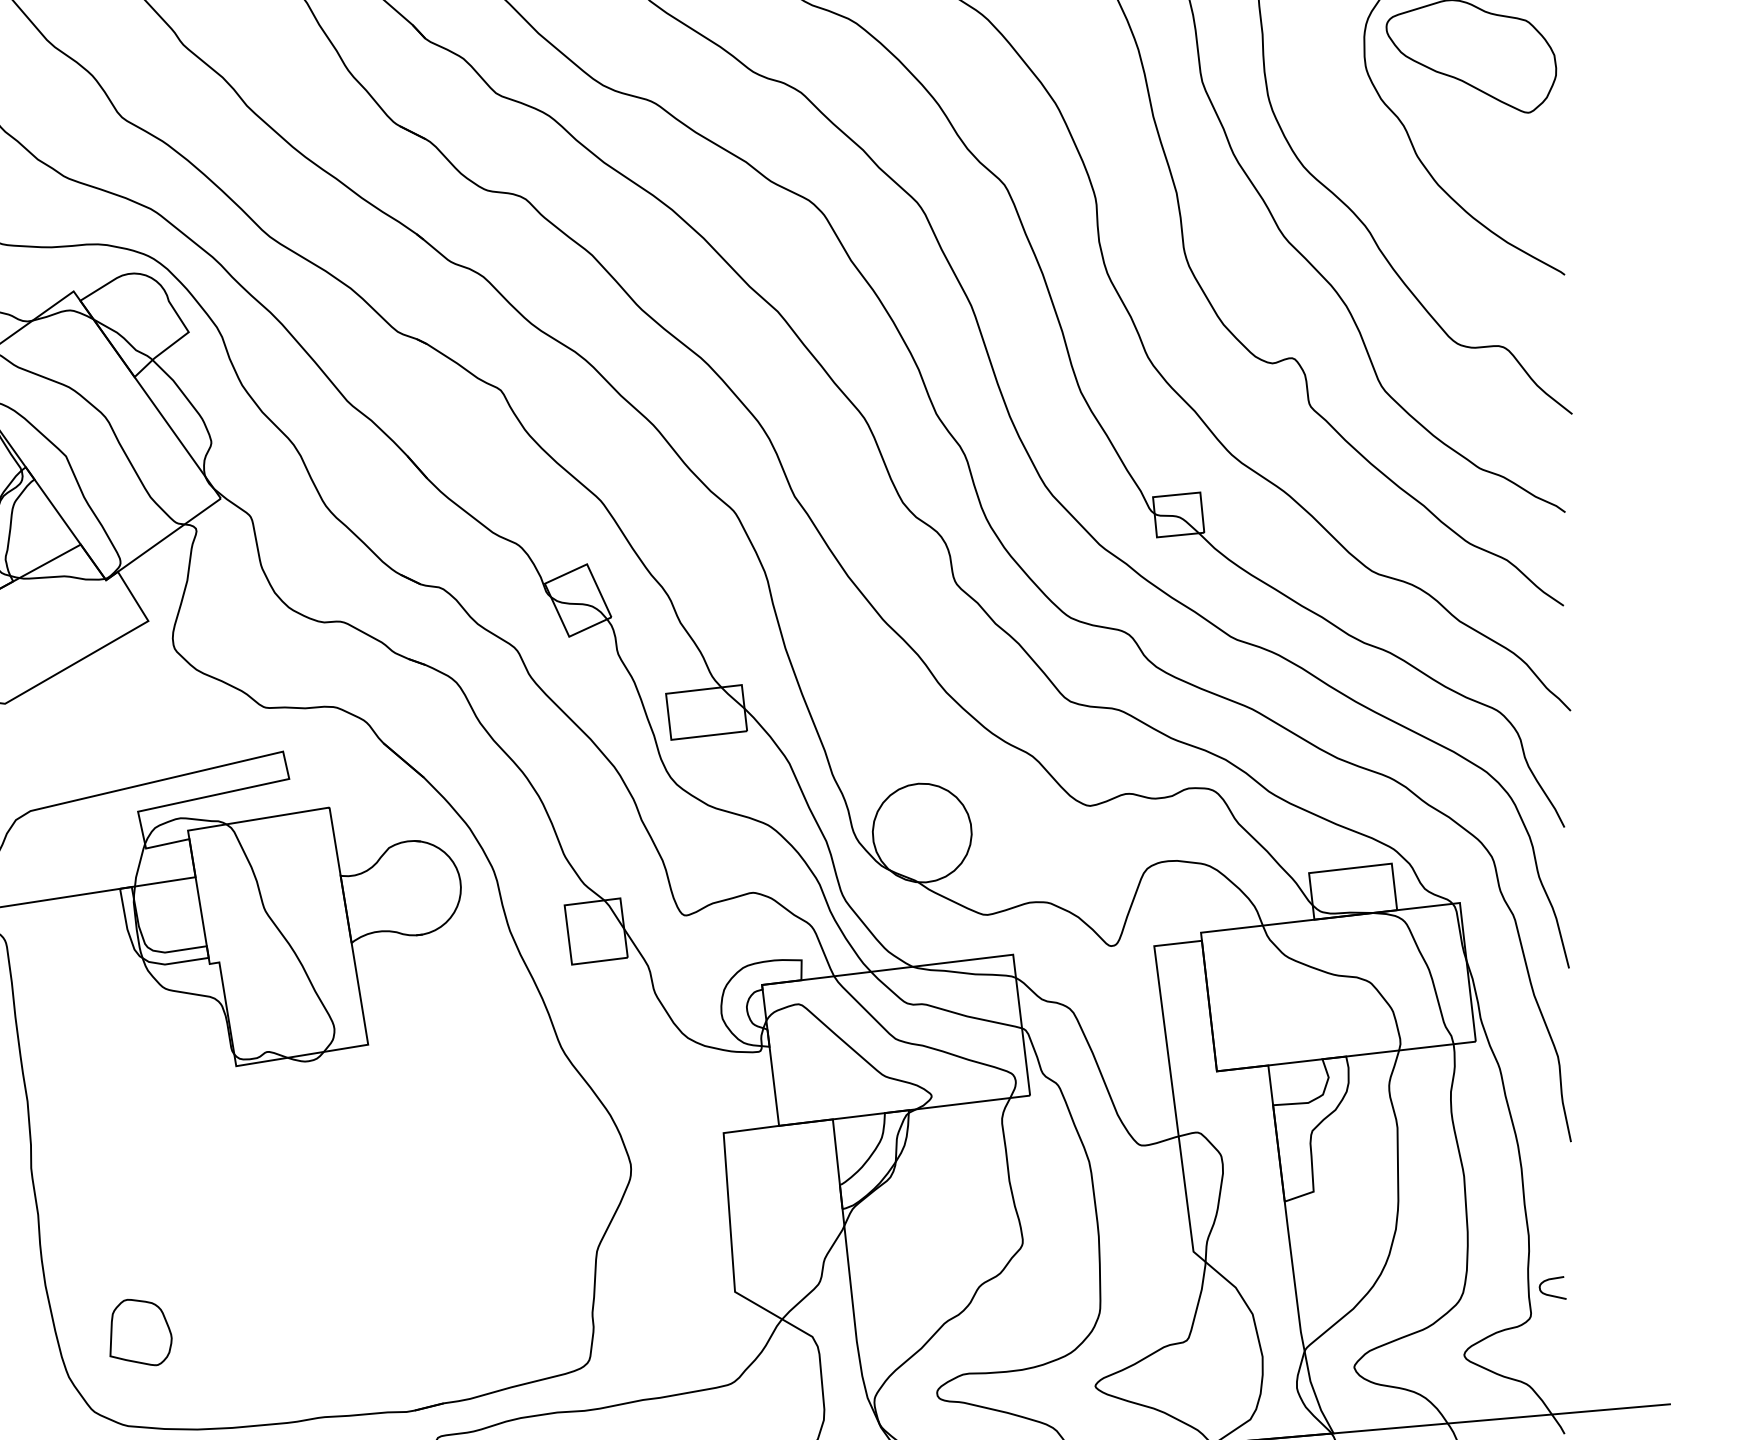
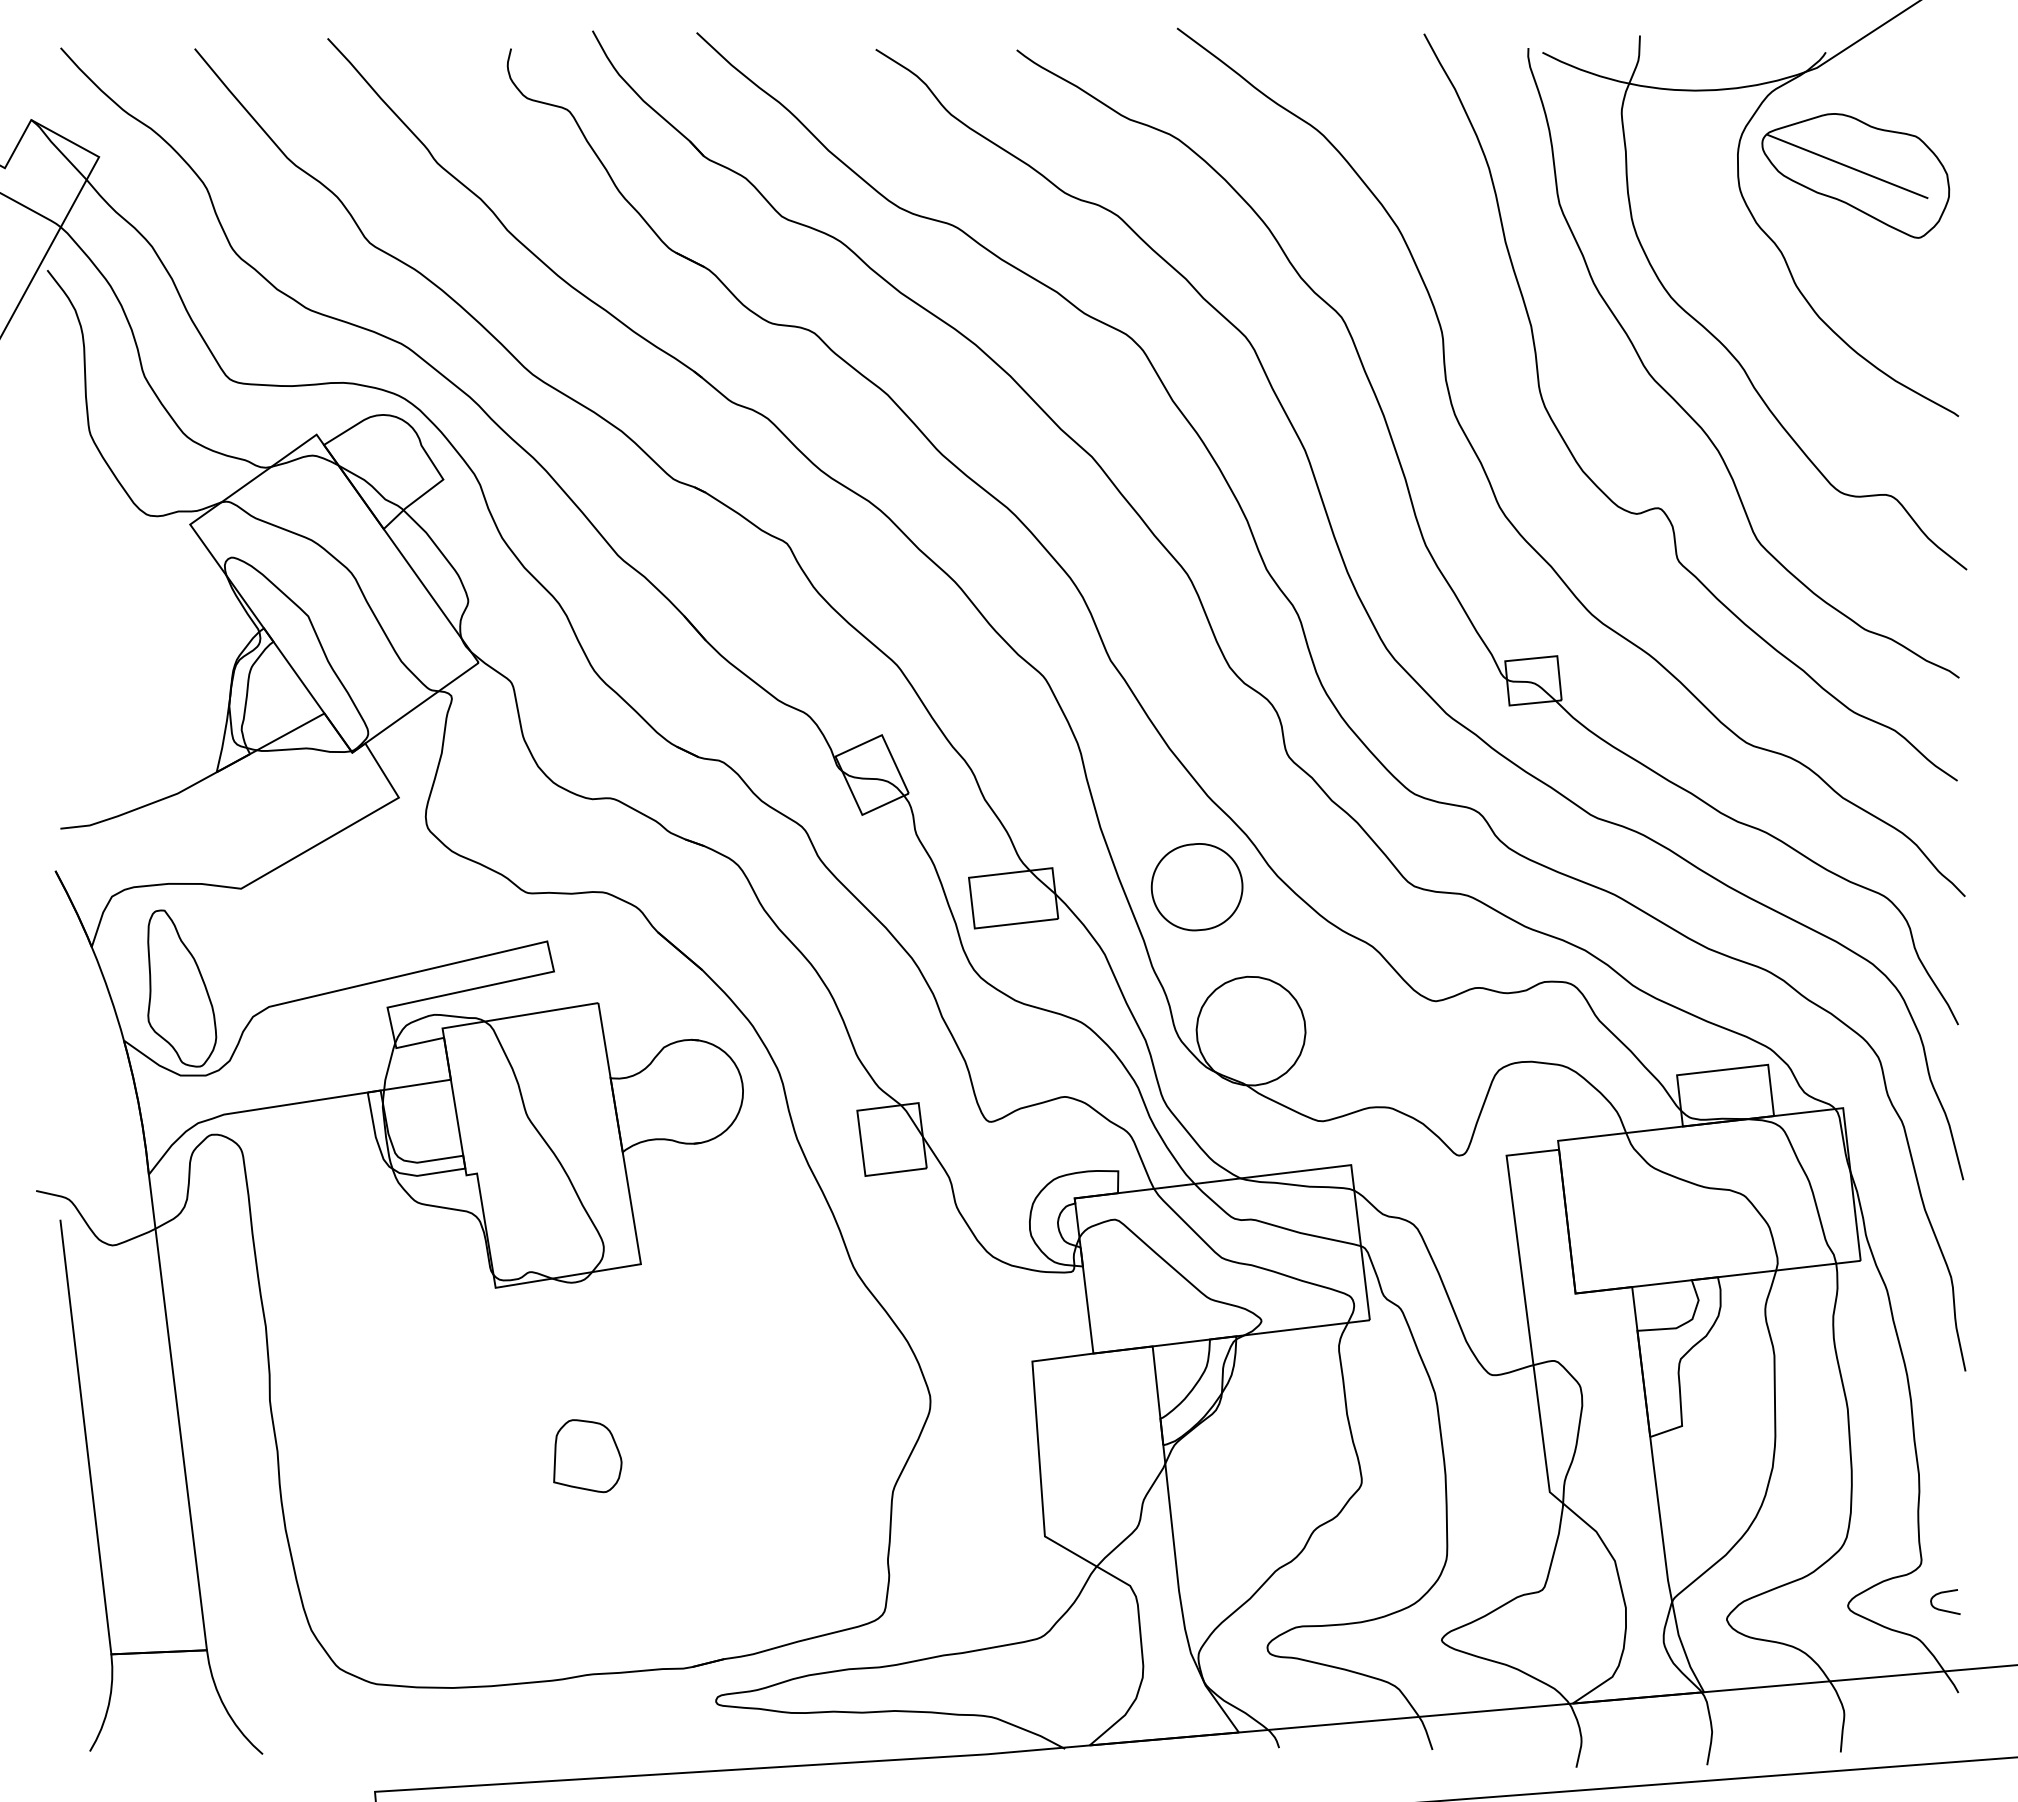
line: (1463, 47) -> (1847, 166), added
part: (872, 702) -> (1196, 887), added
curve: (1551, 1294) -> (1944, 1609), moved
part: (140, 1332) -> (587, 1456), moved

